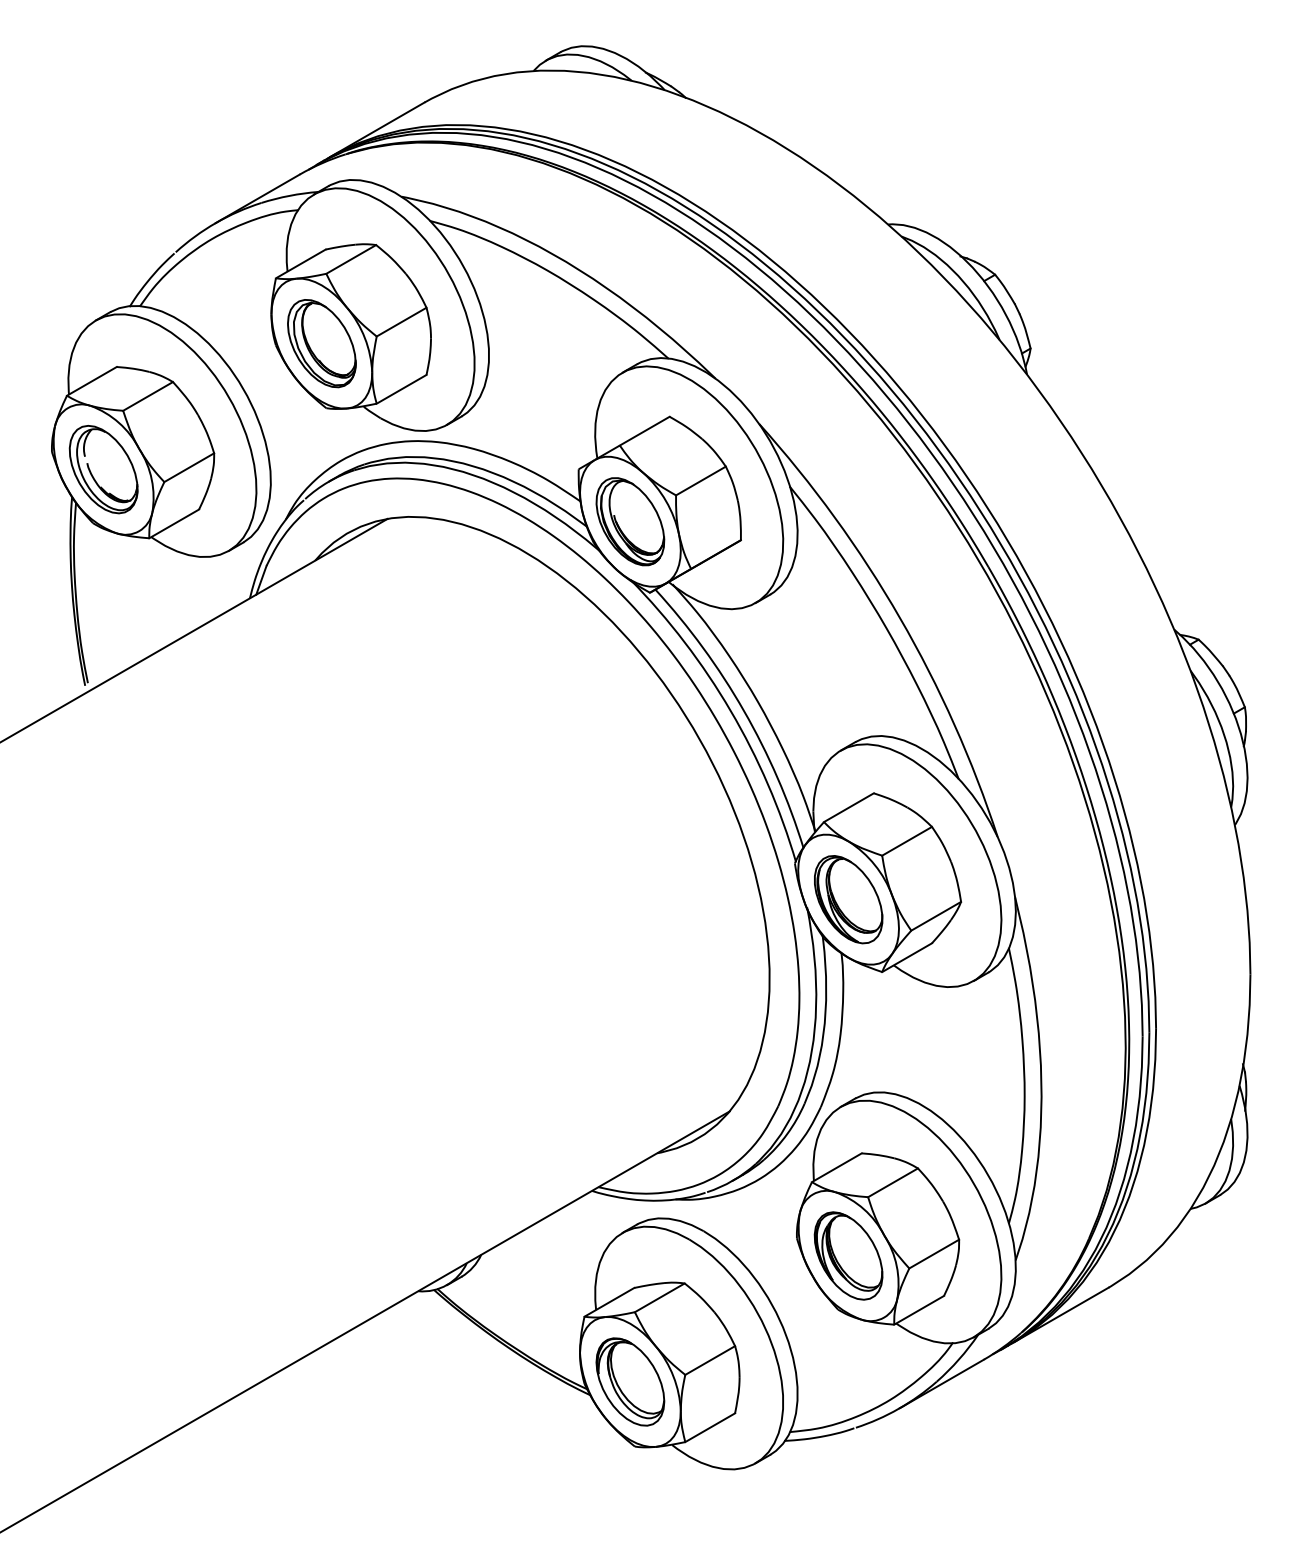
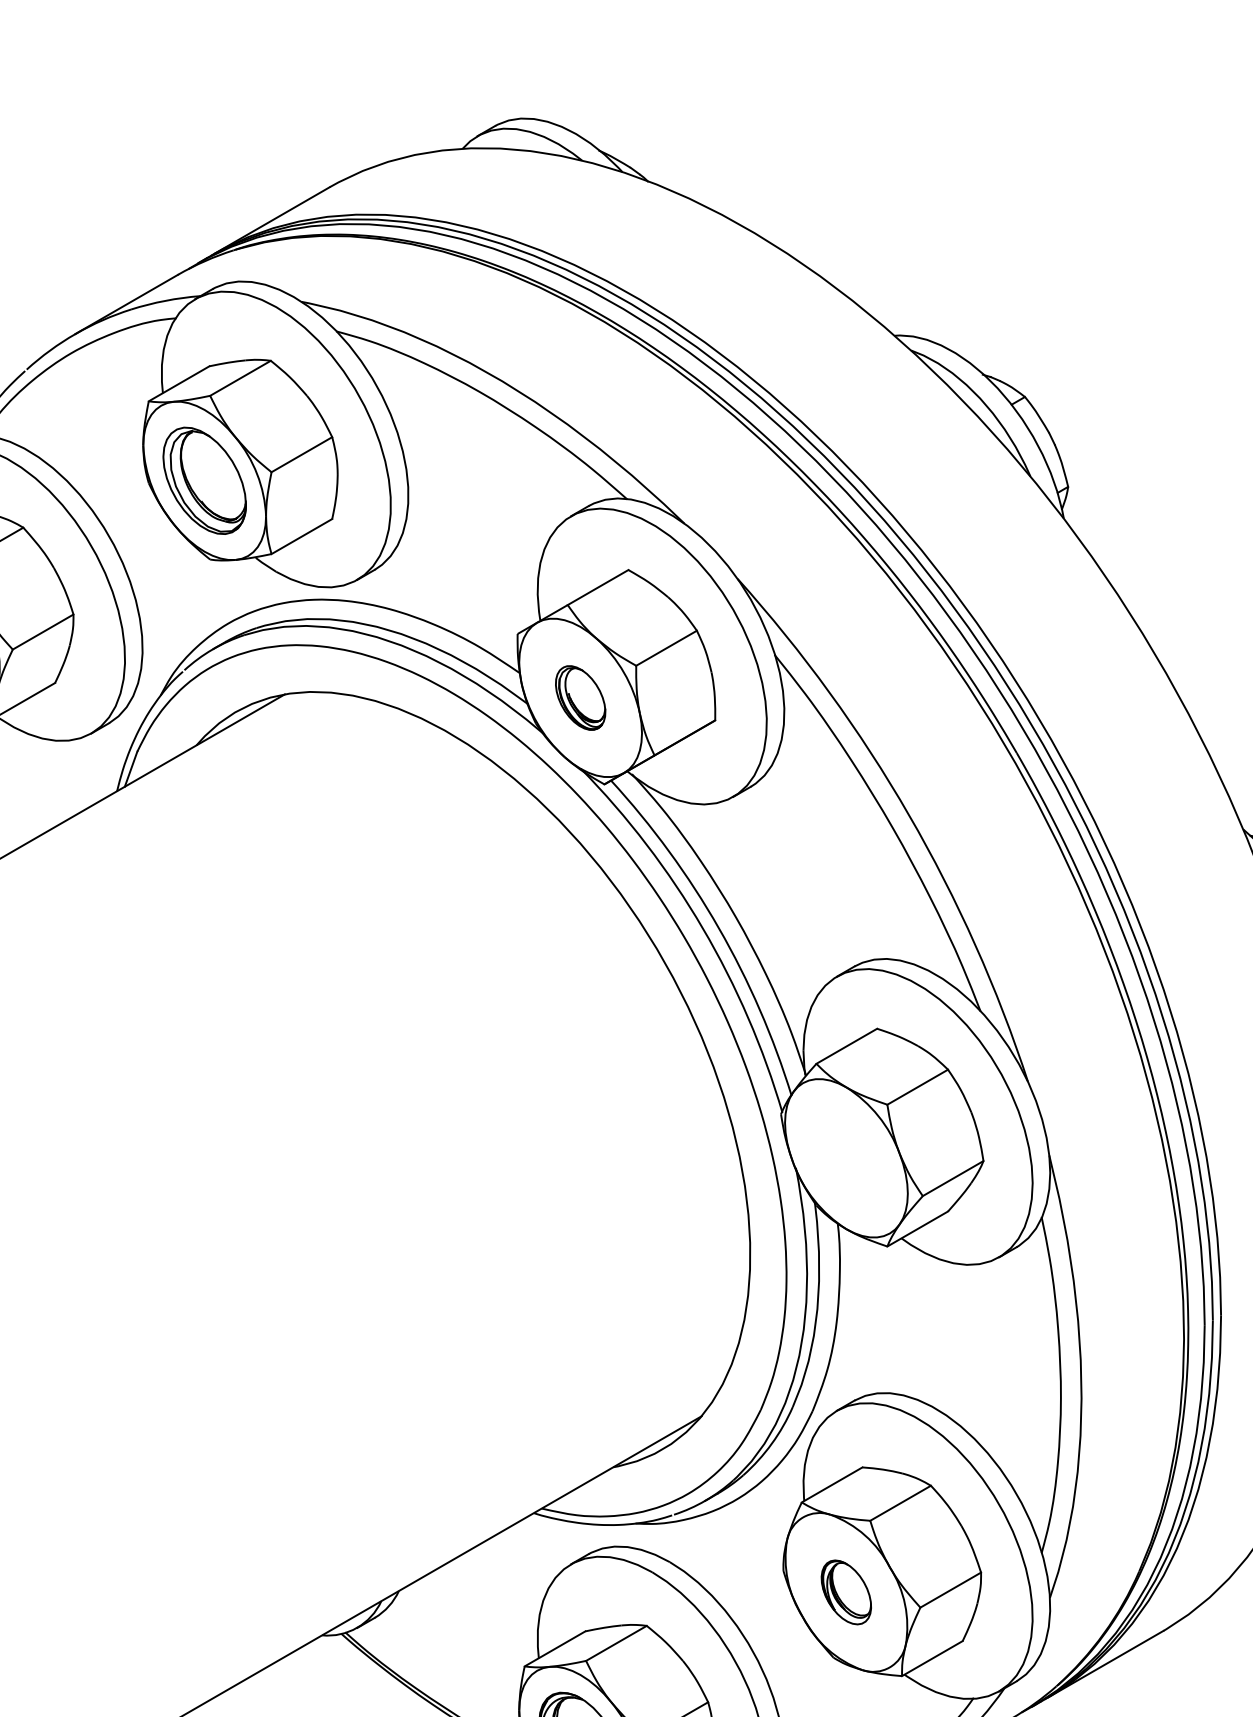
part: (630, 521) -> (580, 697), size x0.6
part: (848, 899) -> (846, 1158), removed
part: (848, 1255) -> (846, 1591), size x0.6

